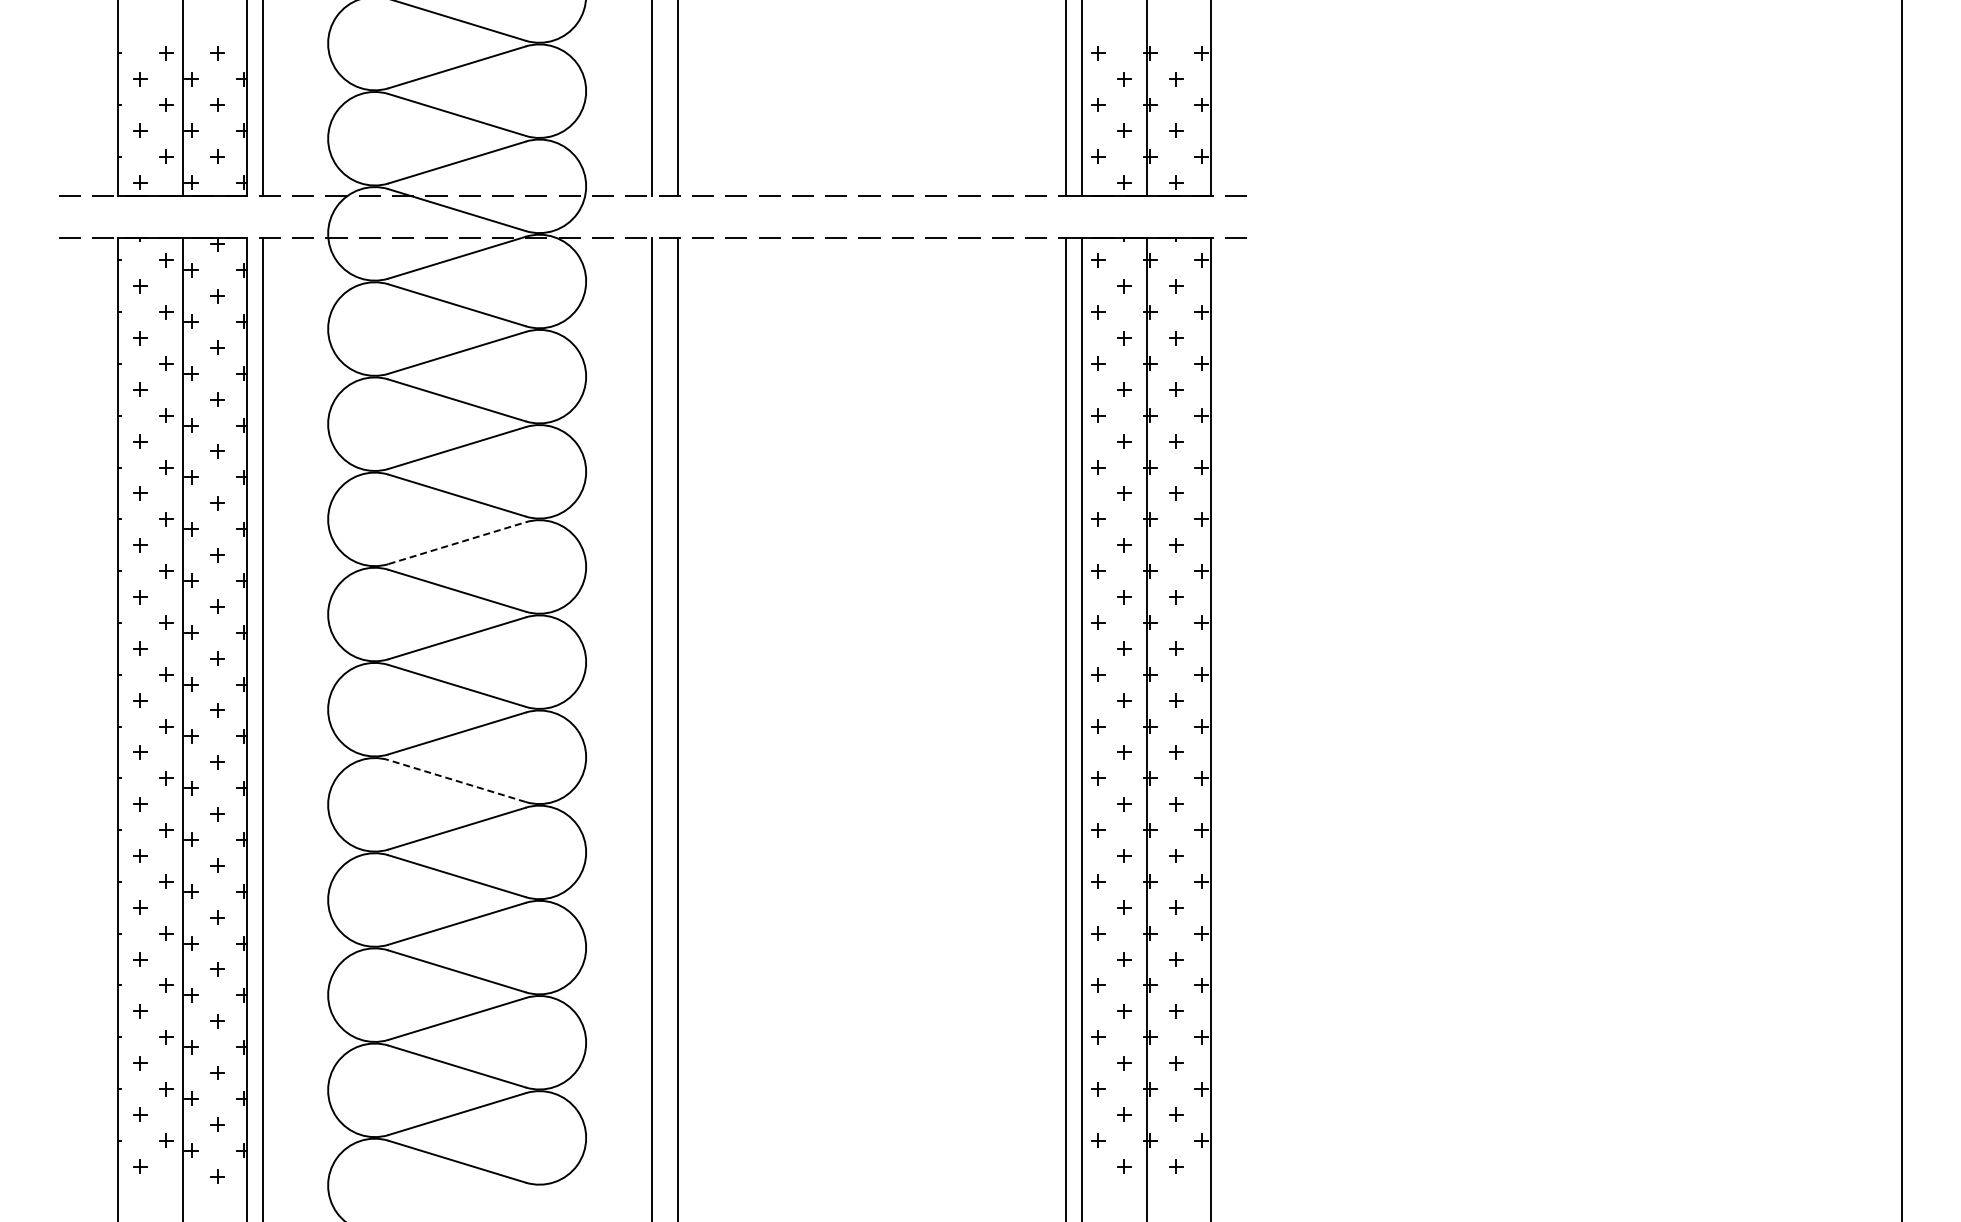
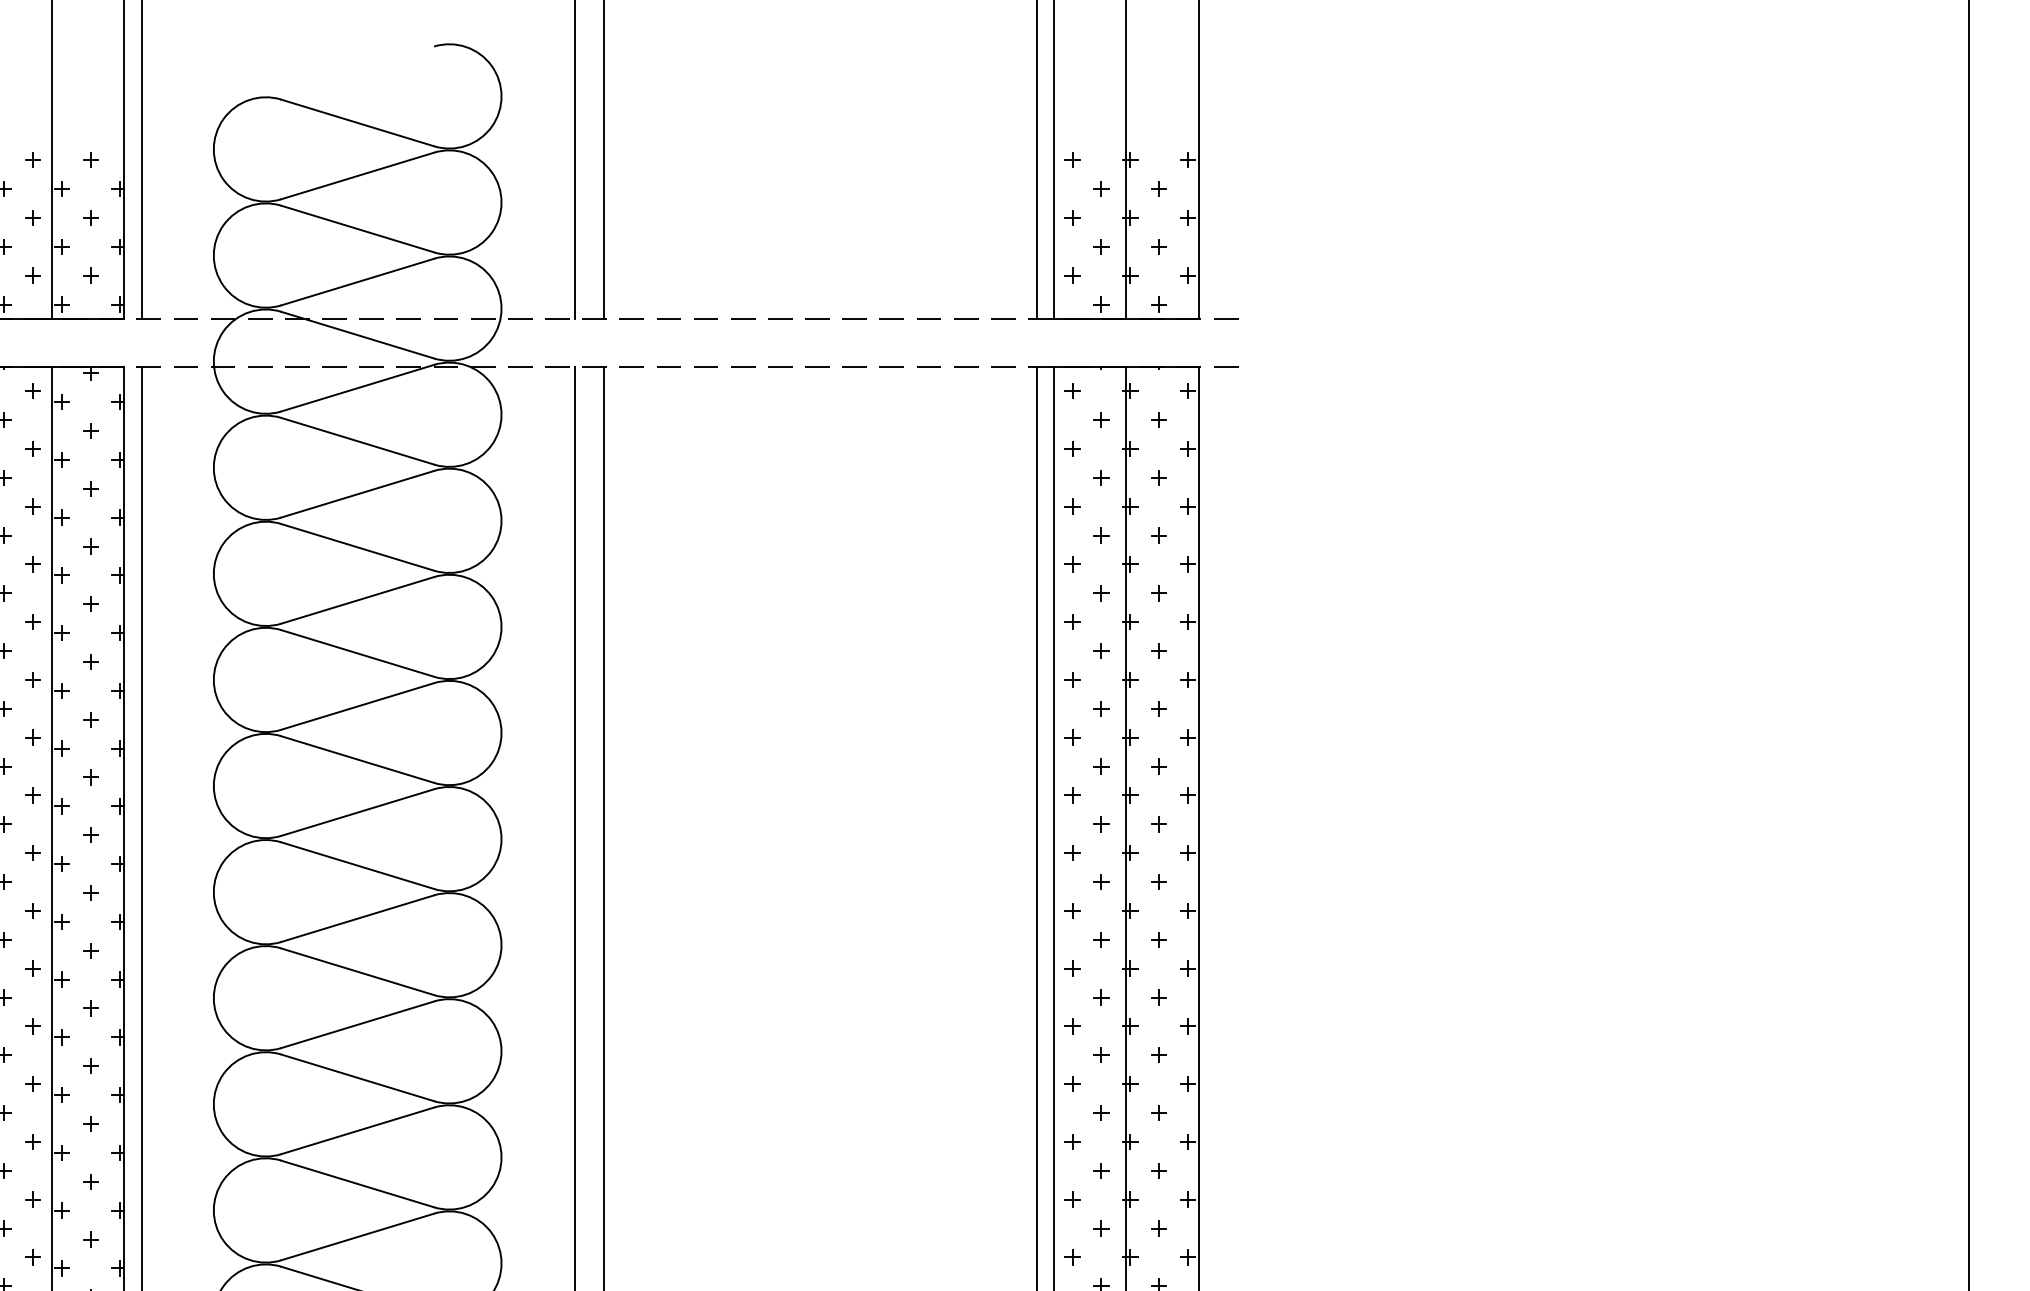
line: (457, 543) -> (358, 706), dashed -> solid
line: (457, 781) -> (358, 972), dashed -> solid

